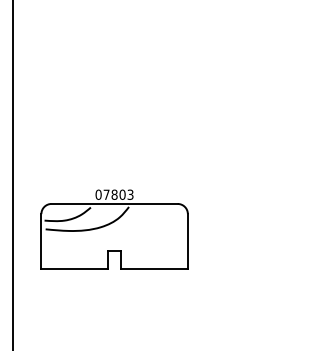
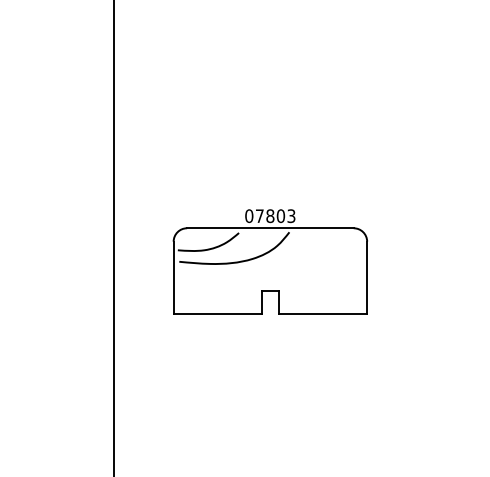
part: (113, 229) -> (269, 261), moved

